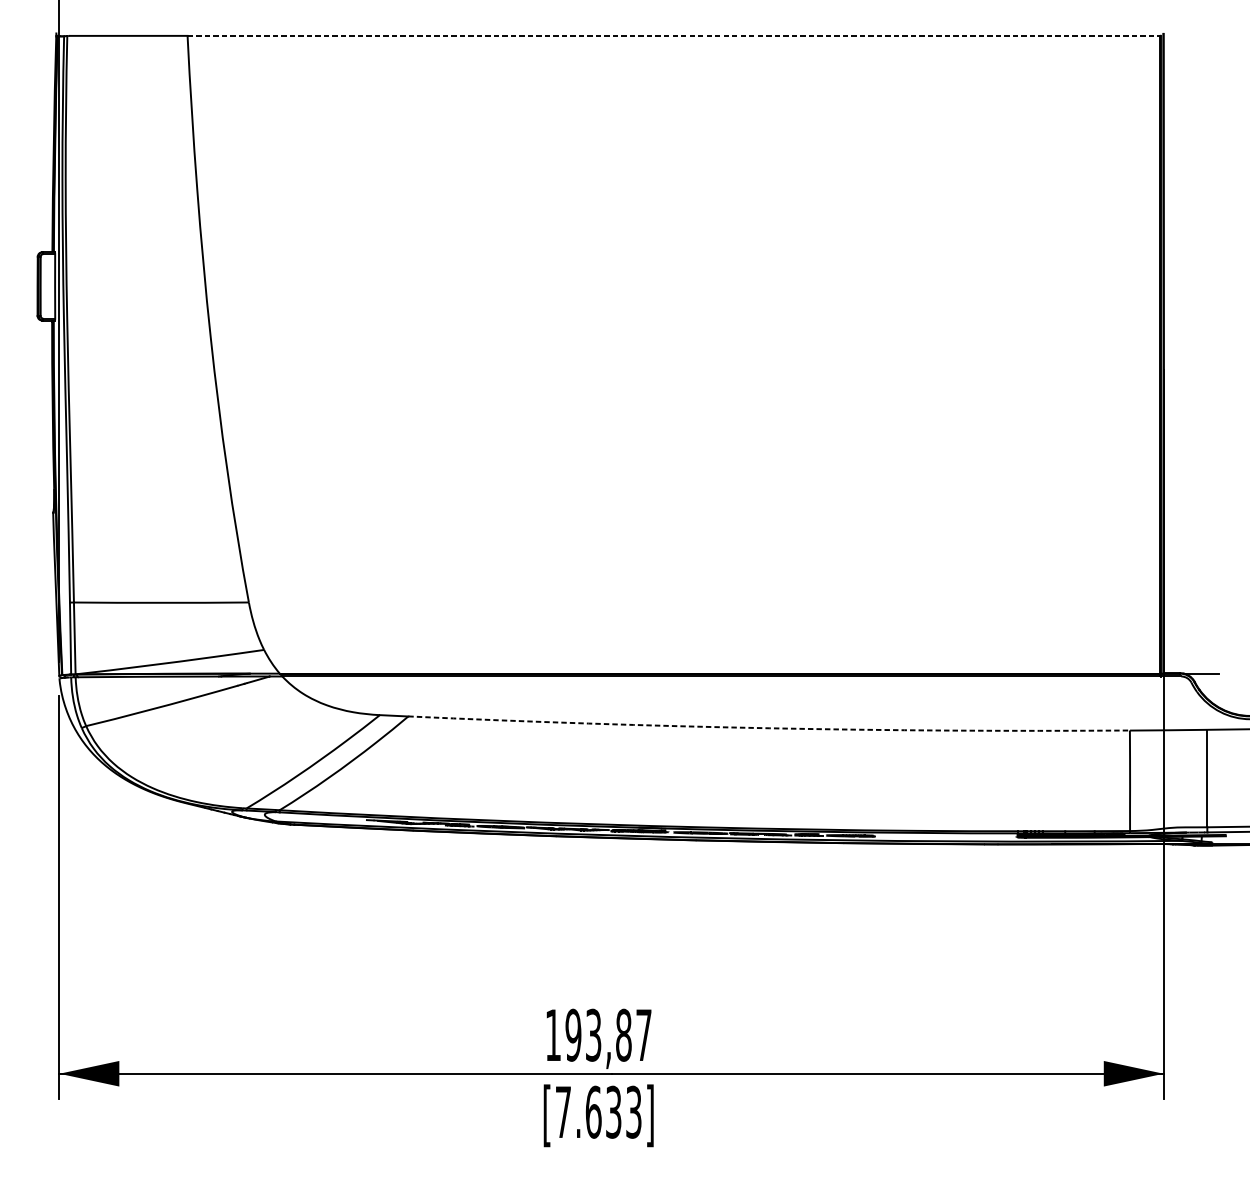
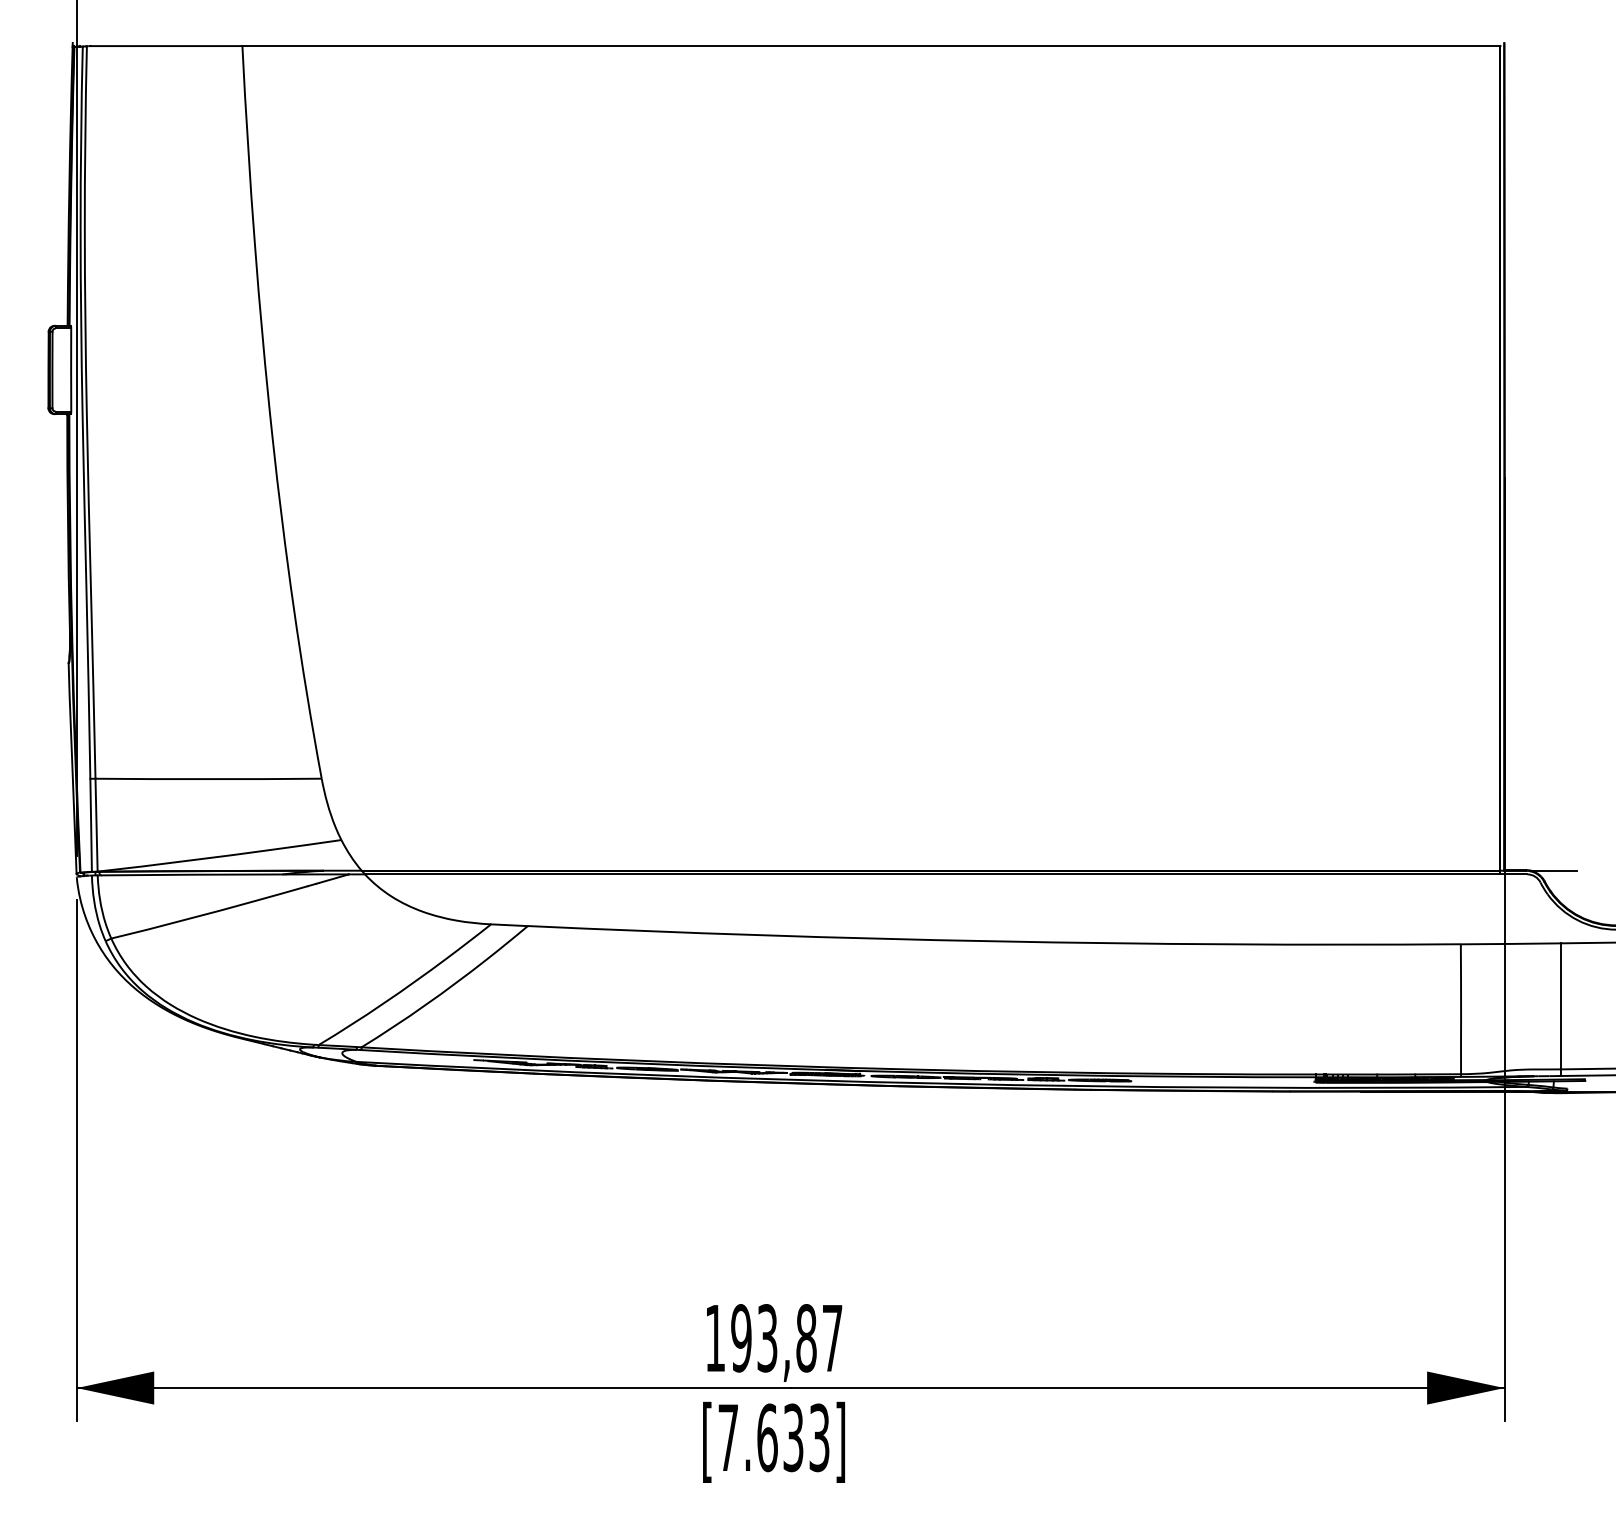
line: (674, 36) -> (871, 46), dashed -> solid
arc: (769, 728) -> (994, 941), dashed -> solid

